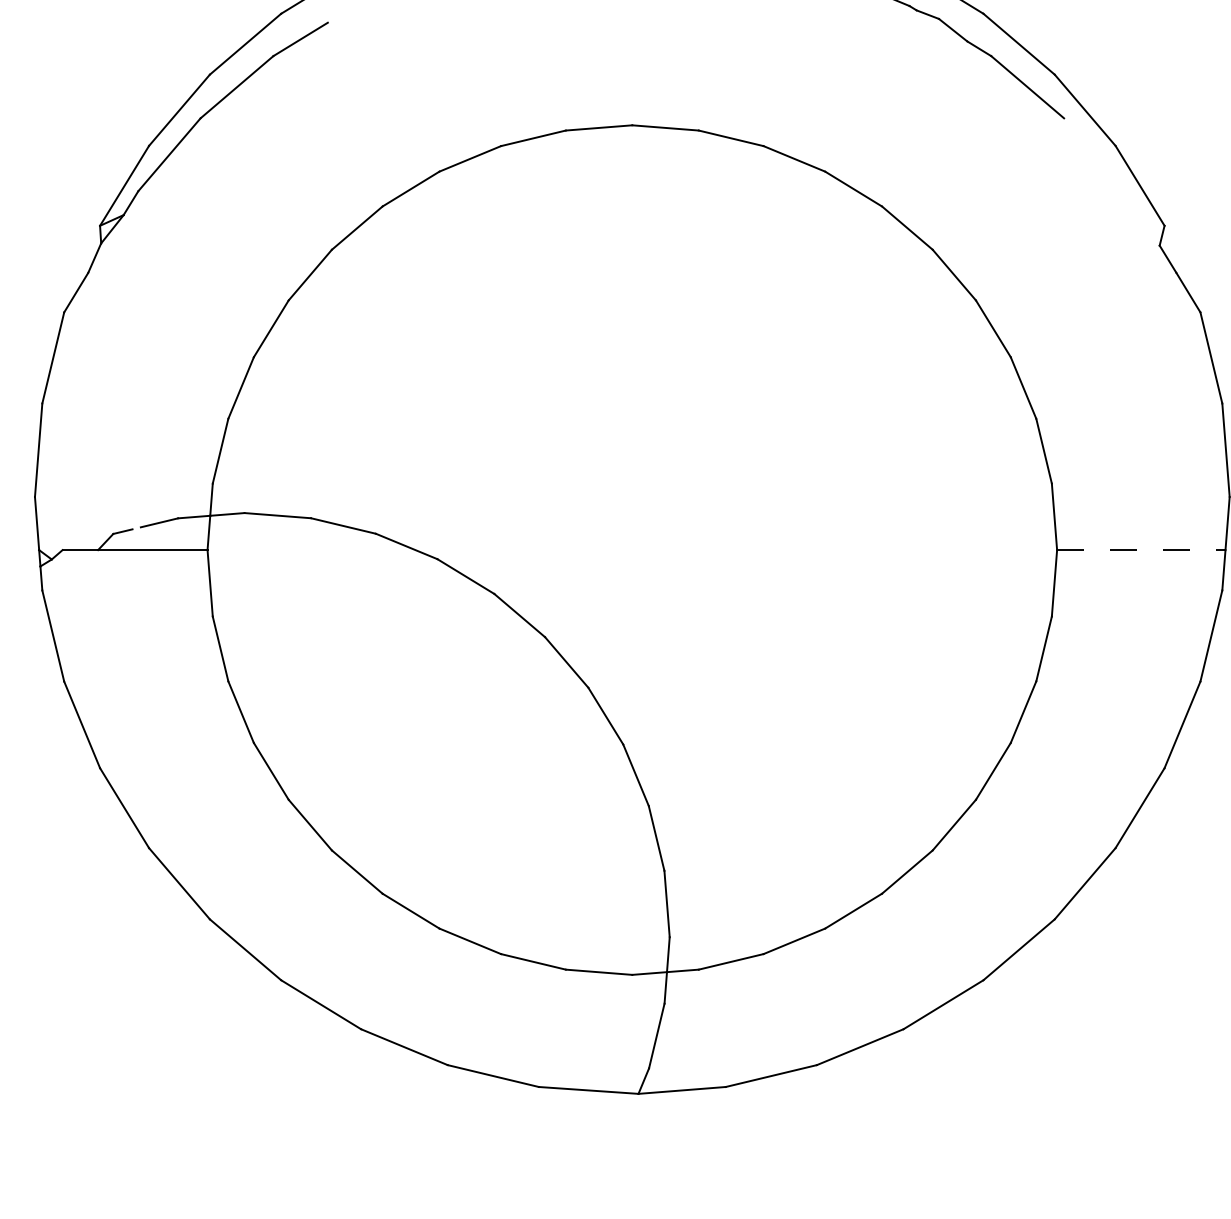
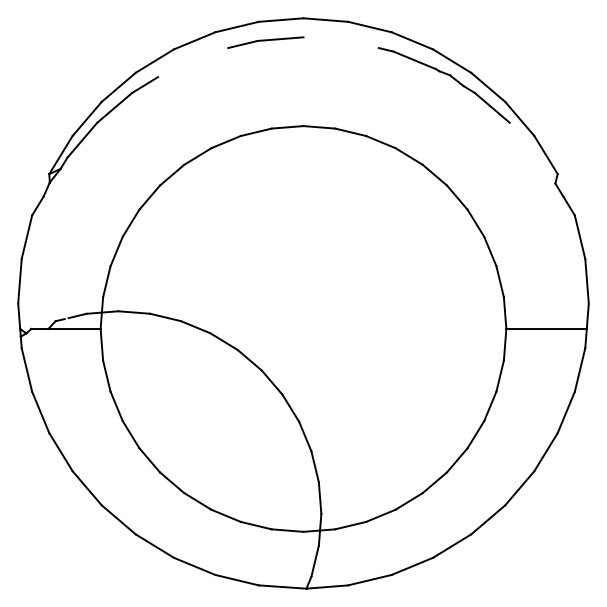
line: (1143, 549) -> (547, 328), dashed -> solid

